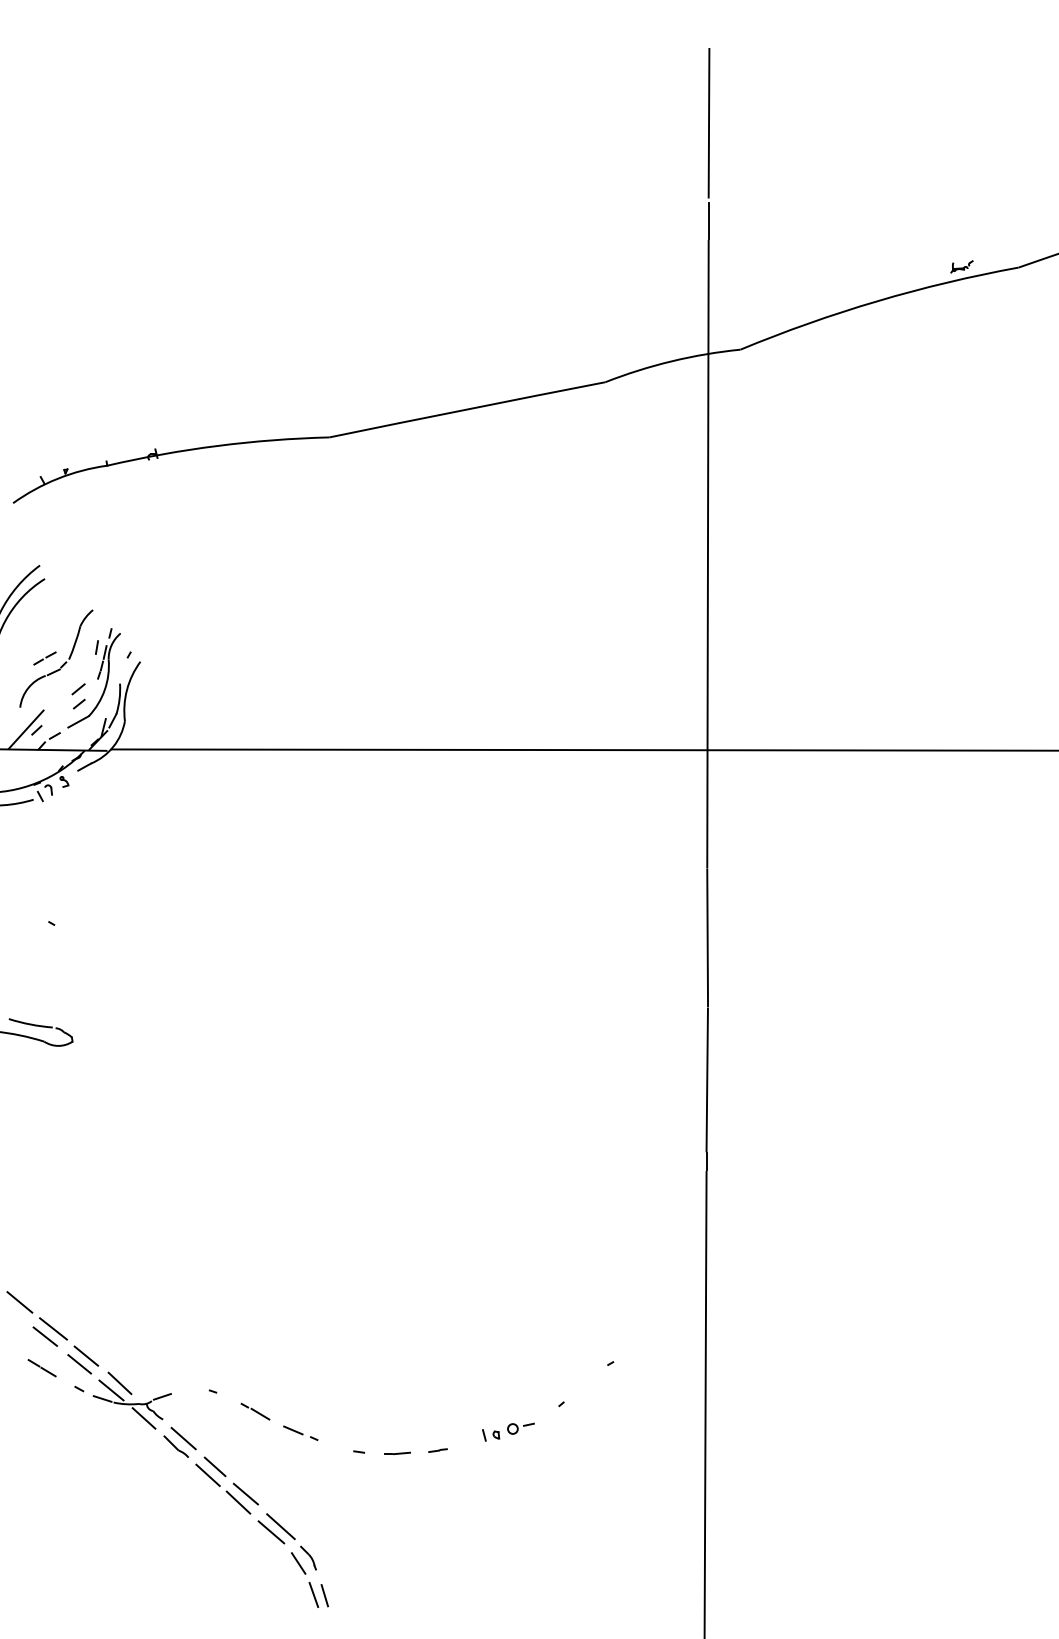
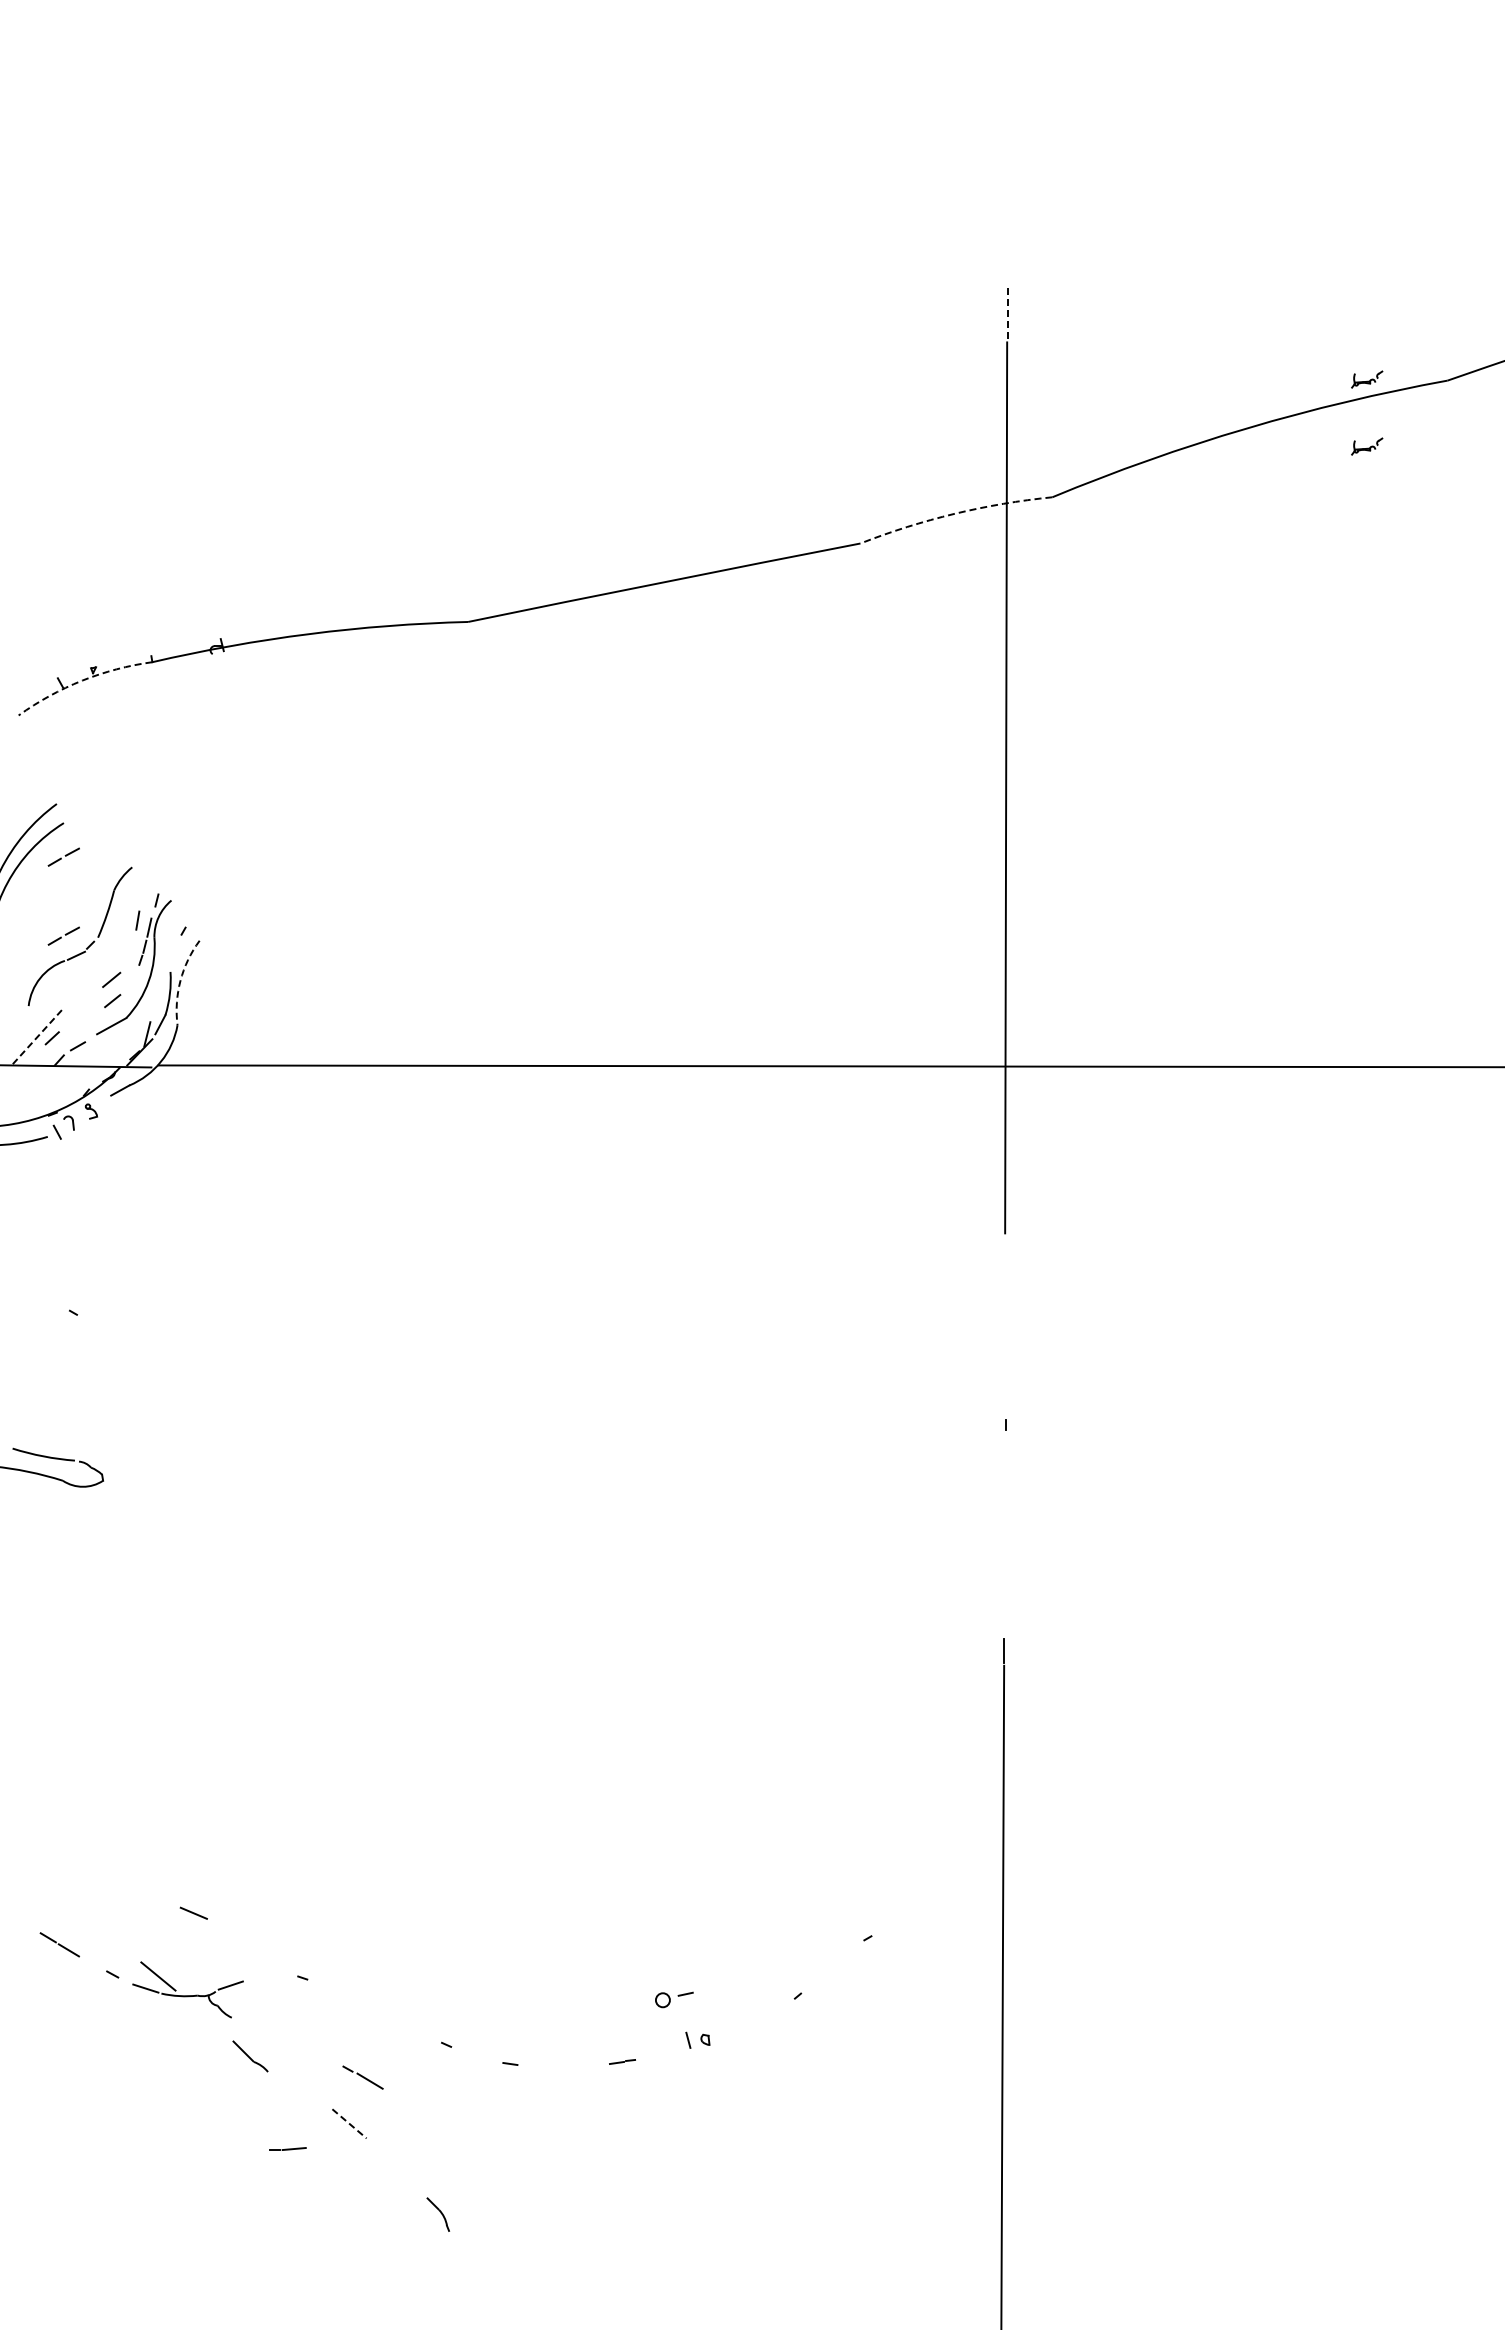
line: (708, 123) -> (1007, 175), removed
line: (709, 221) -> (1008, 314), solid -> dashed
part: (962, 313) -> (1367, 446), added
arc: (671, 361) -> (954, 513), solid -> dashed
arc: (58, 478) -> (82, 680), solid -> dashed
line: (45, 601) -> (64, 855), added
arc: (127, 689) -> (180, 980), solid -> dashed
line: (26, 729) -> (37, 1037), solid -> dashed
line: (707, 933) -> (1005, 1326), removed
line: (707, 1079) -> (1005, 1534), removed
line: (19, 1301) -> (27, 1850), removed
line: (53, 1328) -> (75, 1888), removed
line: (45, 1336) -> (64, 1900), removed
line: (86, 1355) -> (122, 1927), removed
line: (79, 1364) -> (113, 1939), removed
line: (120, 1383) -> (170, 1966), removed
part: (255, 1411) -> (362, 2077), moved
line: (143, 1417) -> (204, 2015), removed
part: (521, 1428) -> (674, 1999), moved
line: (293, 1429) -> (193, 1912), moved
line: (183, 1438) -> (260, 2044), removed
line: (397, 1453) -> (287, 2148), moved
line: (214, 1467) -> (305, 2085), removed
line: (207, 1475) -> (295, 2097), removed
line: (245, 1494) -> (349, 2124), solid -> dashed
line: (238, 1502) -> (338, 2135), removed
line: (280, 1526) -> (398, 2169), removed
line: (271, 1531) -> (385, 2177), removed
line: (298, 1562) -> (423, 2221), removed
line: (314, 1595) -> (446, 2267), removed
line: (324, 1595) -> (461, 2268), removed

